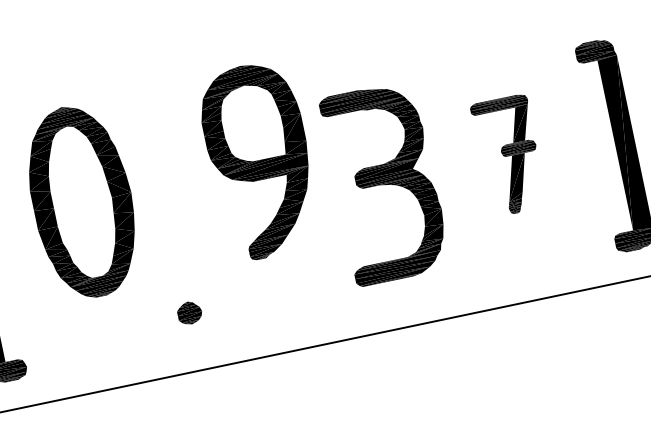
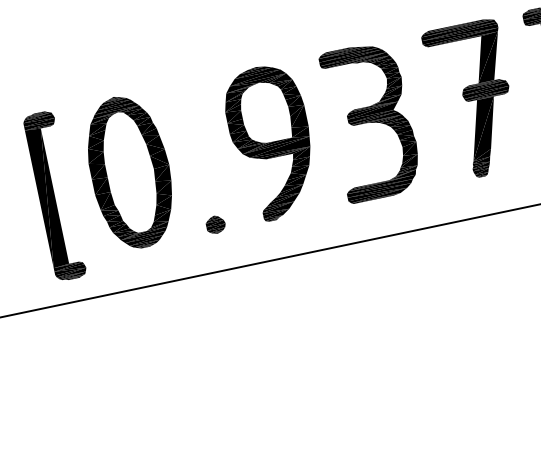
part: (503, 154) -> (465, 98), size x1.67
part: (254, 161) -> (267, 143), moved
part: (81, 202) -> (129, 172), moved

